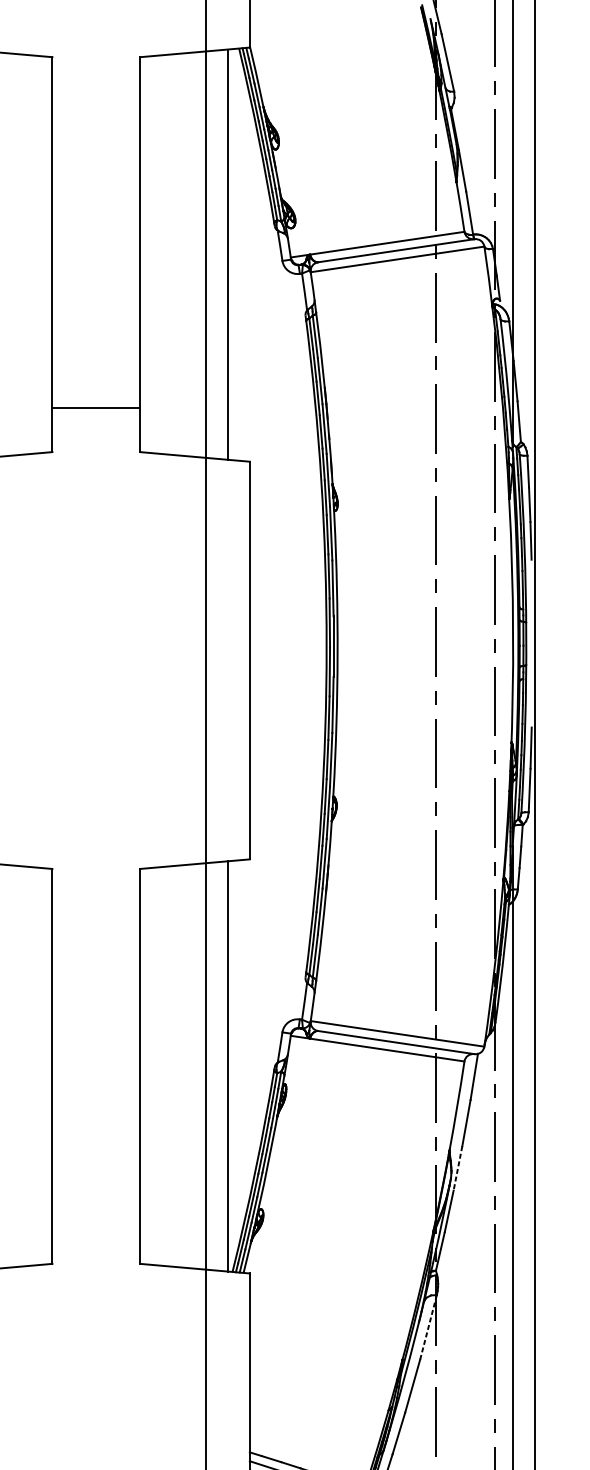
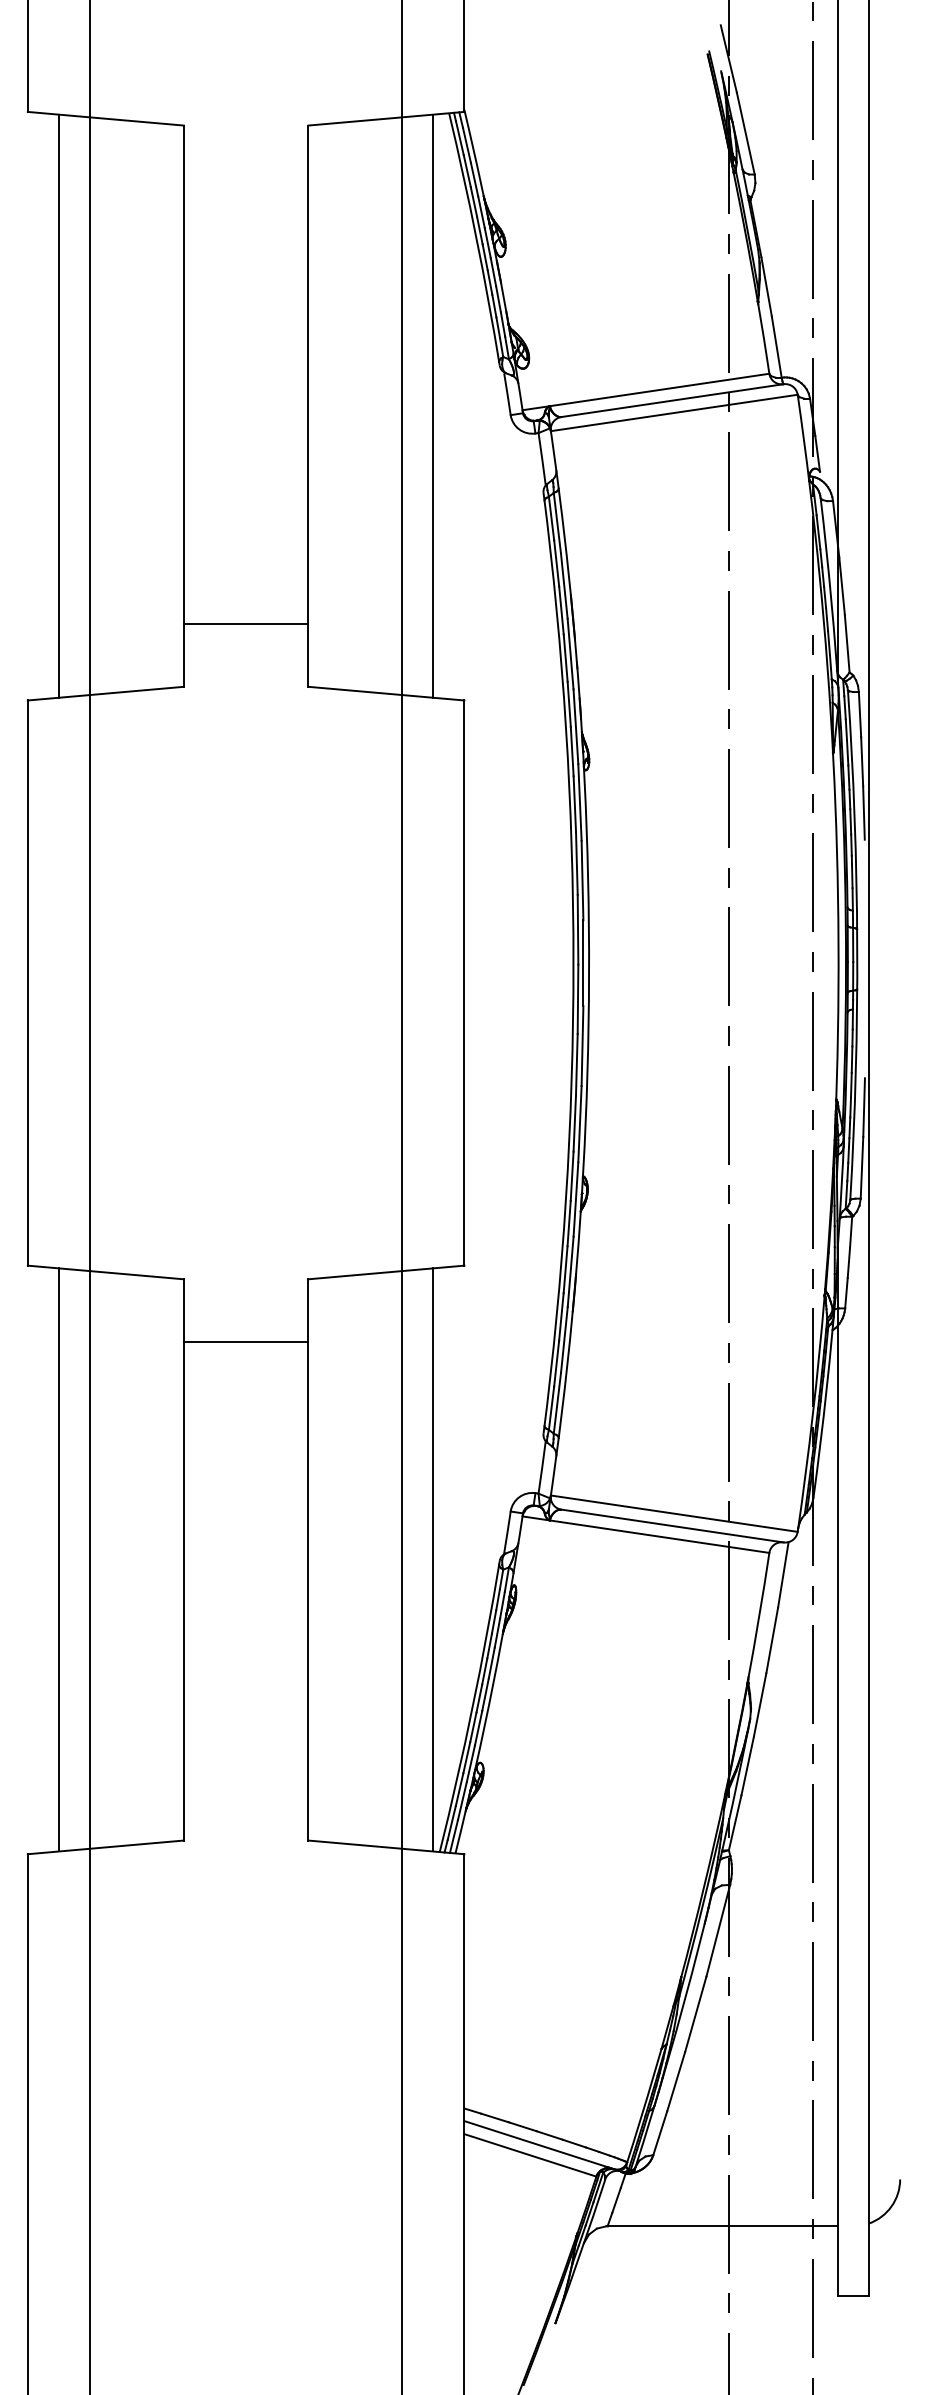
line: (95, 912) -> (245, 1341), added
line: (458, 1168) -> (760, 1705), dashed -> solid
line: (428, 1327) -> (718, 1931), dashed -> solid

